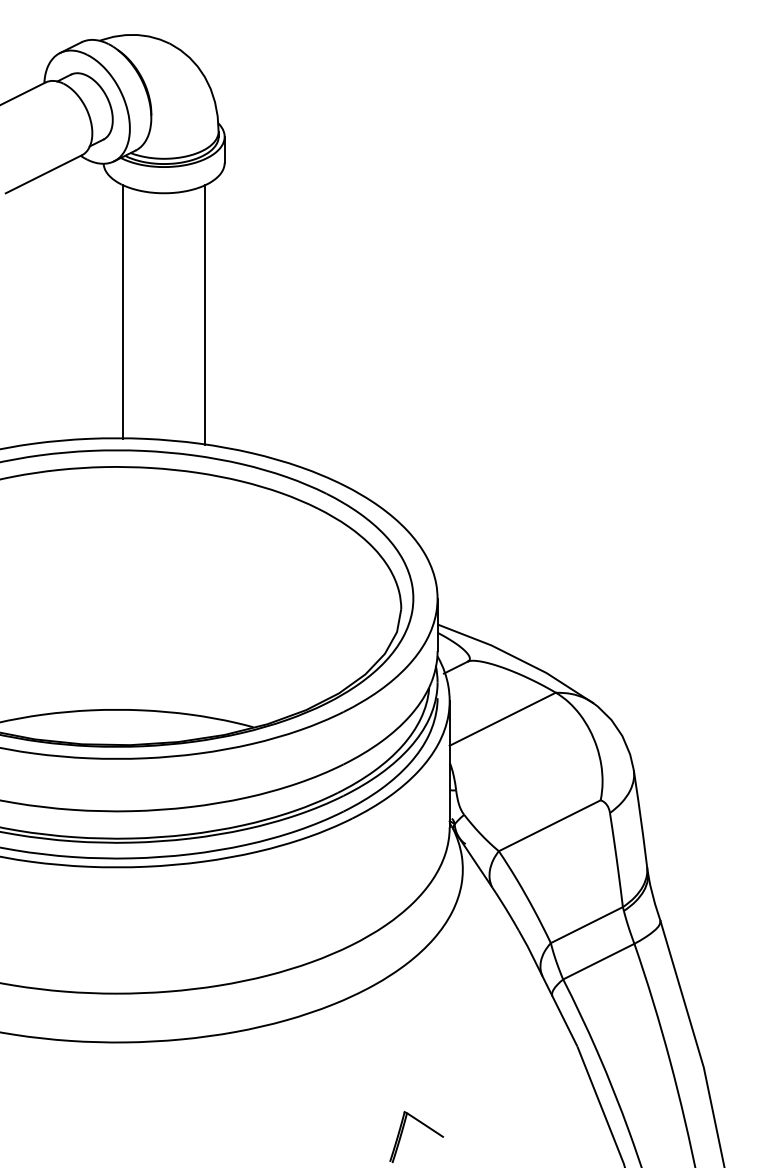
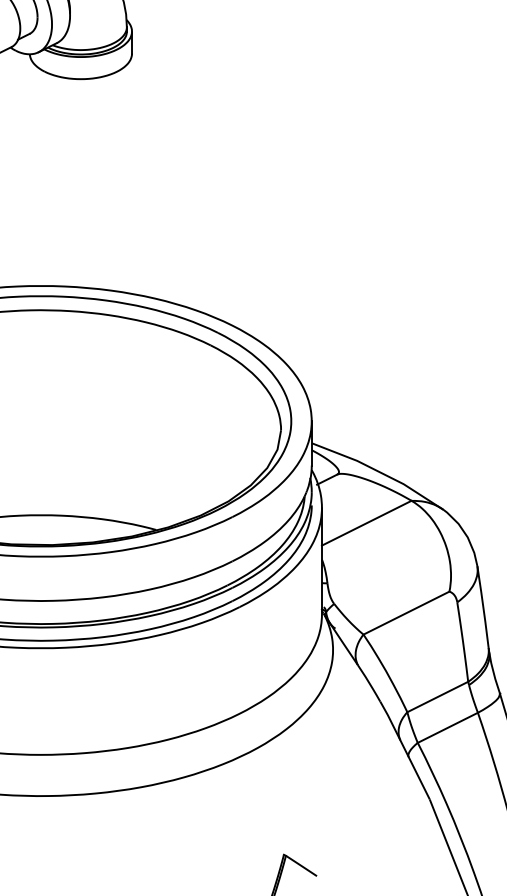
line: (123, 311) -> (46, 178), removed
line: (204, 314) -> (114, 181), removed

